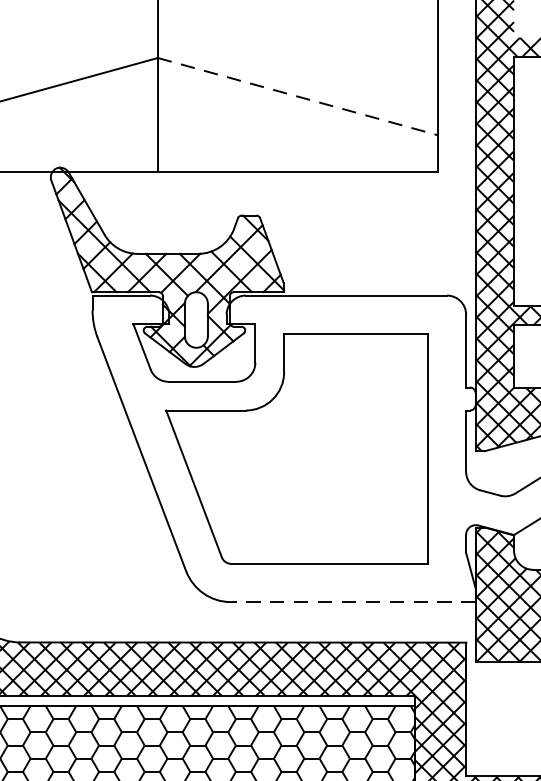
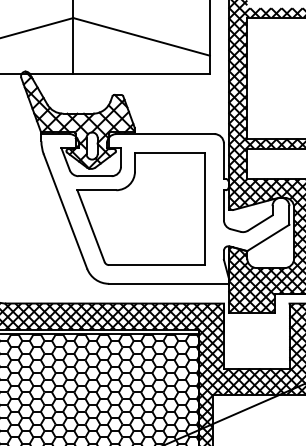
line: (297, 95) -> (141, 36), dashed -> solid
line: (352, 601) -> (168, 283), dashed -> solid

